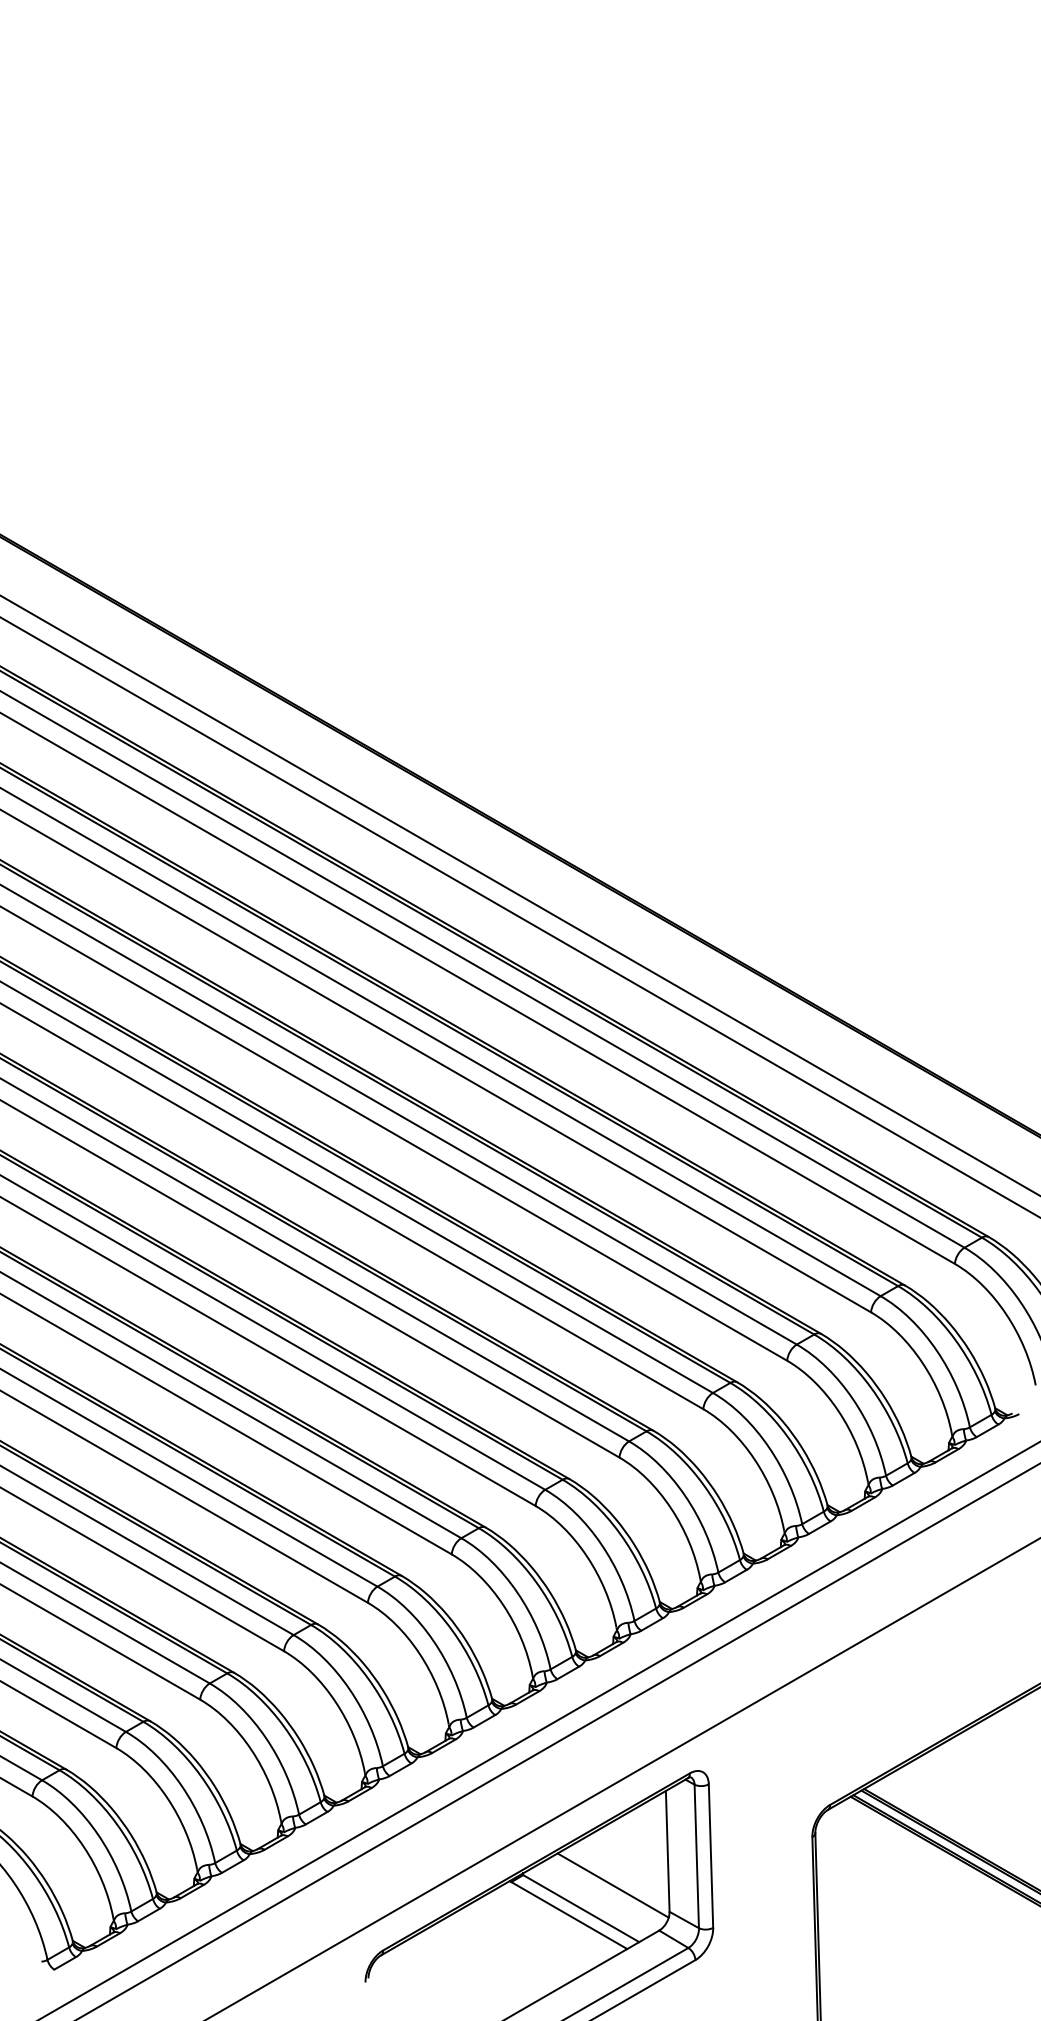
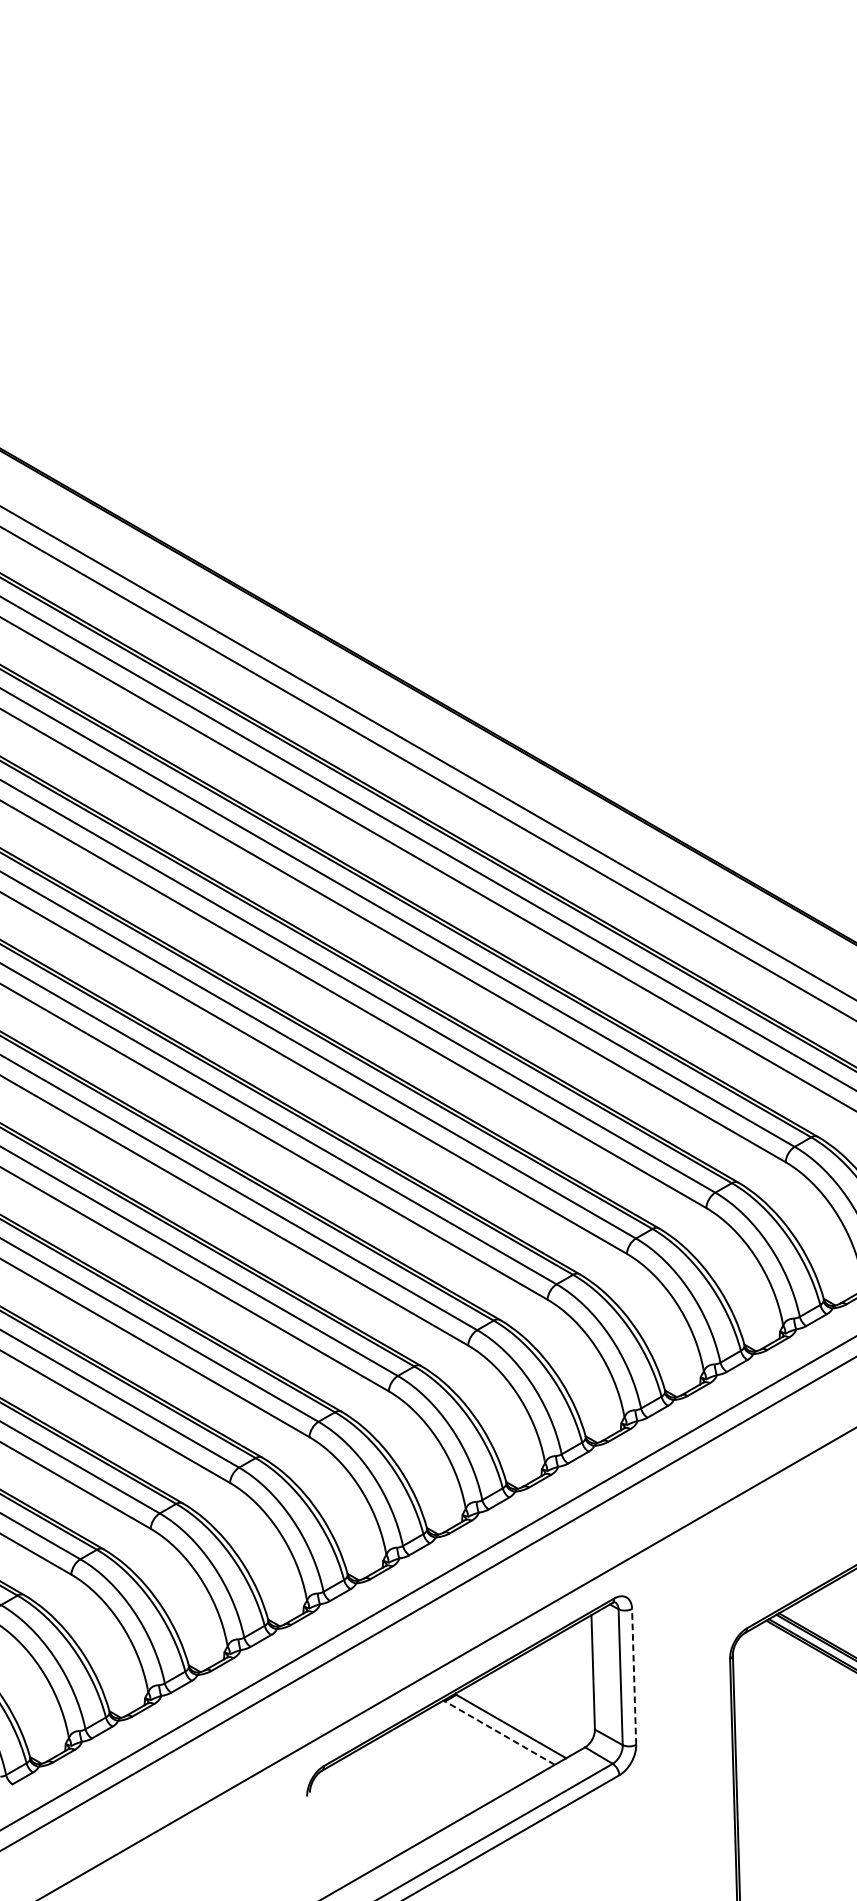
line: (711, 1856) -> (634, 1677), solid -> dashed
line: (612, 1885) -> (540, 1704), removed
line: (568, 1915) -> (499, 1733), solid -> dashed

